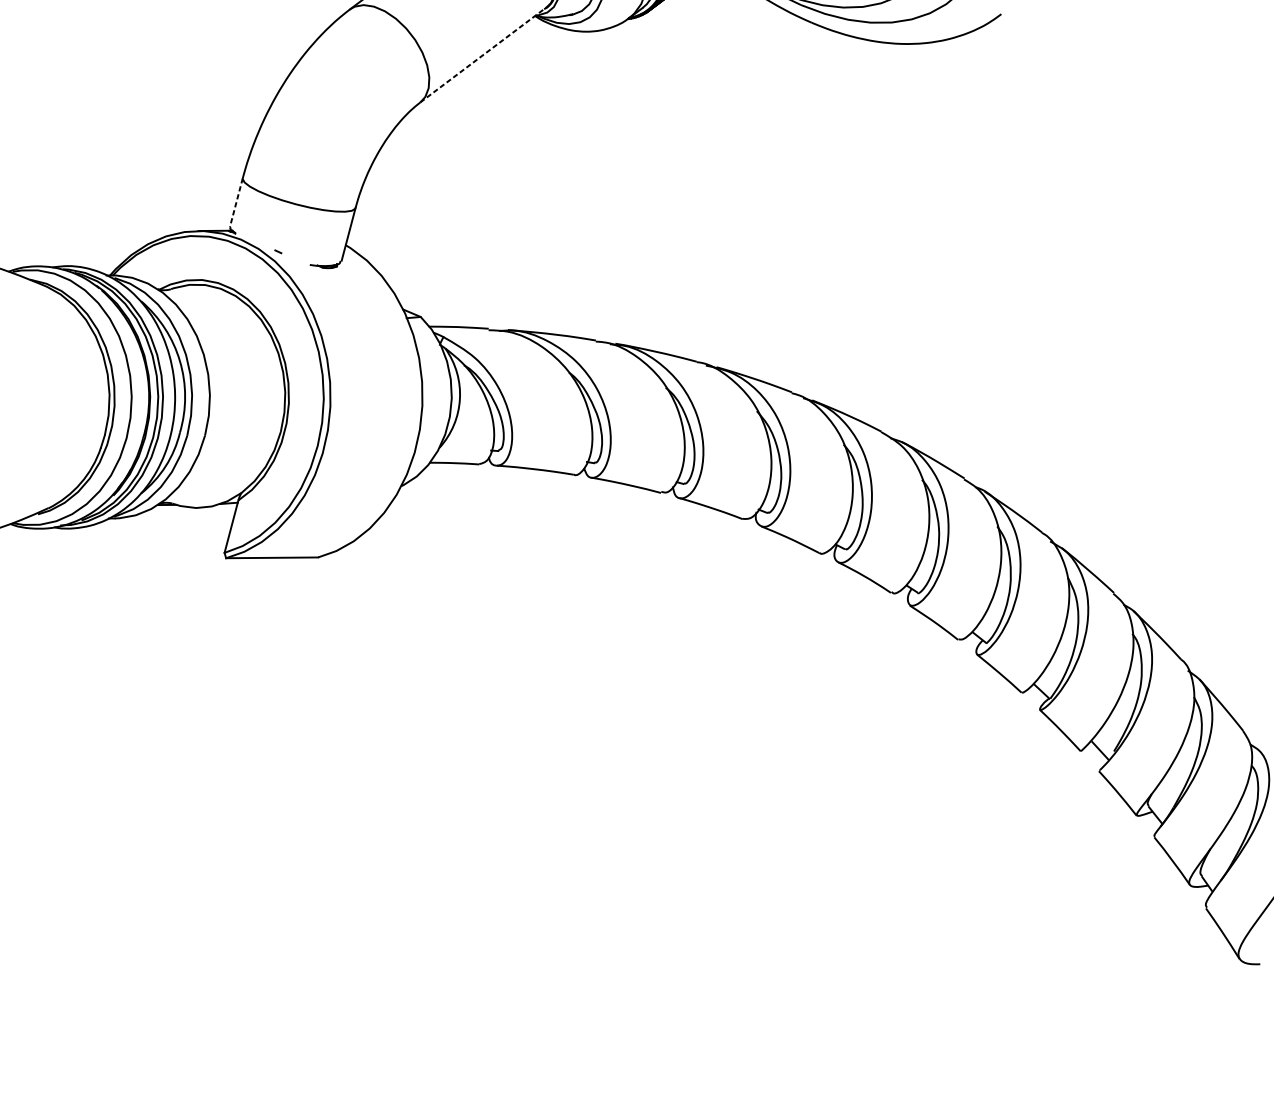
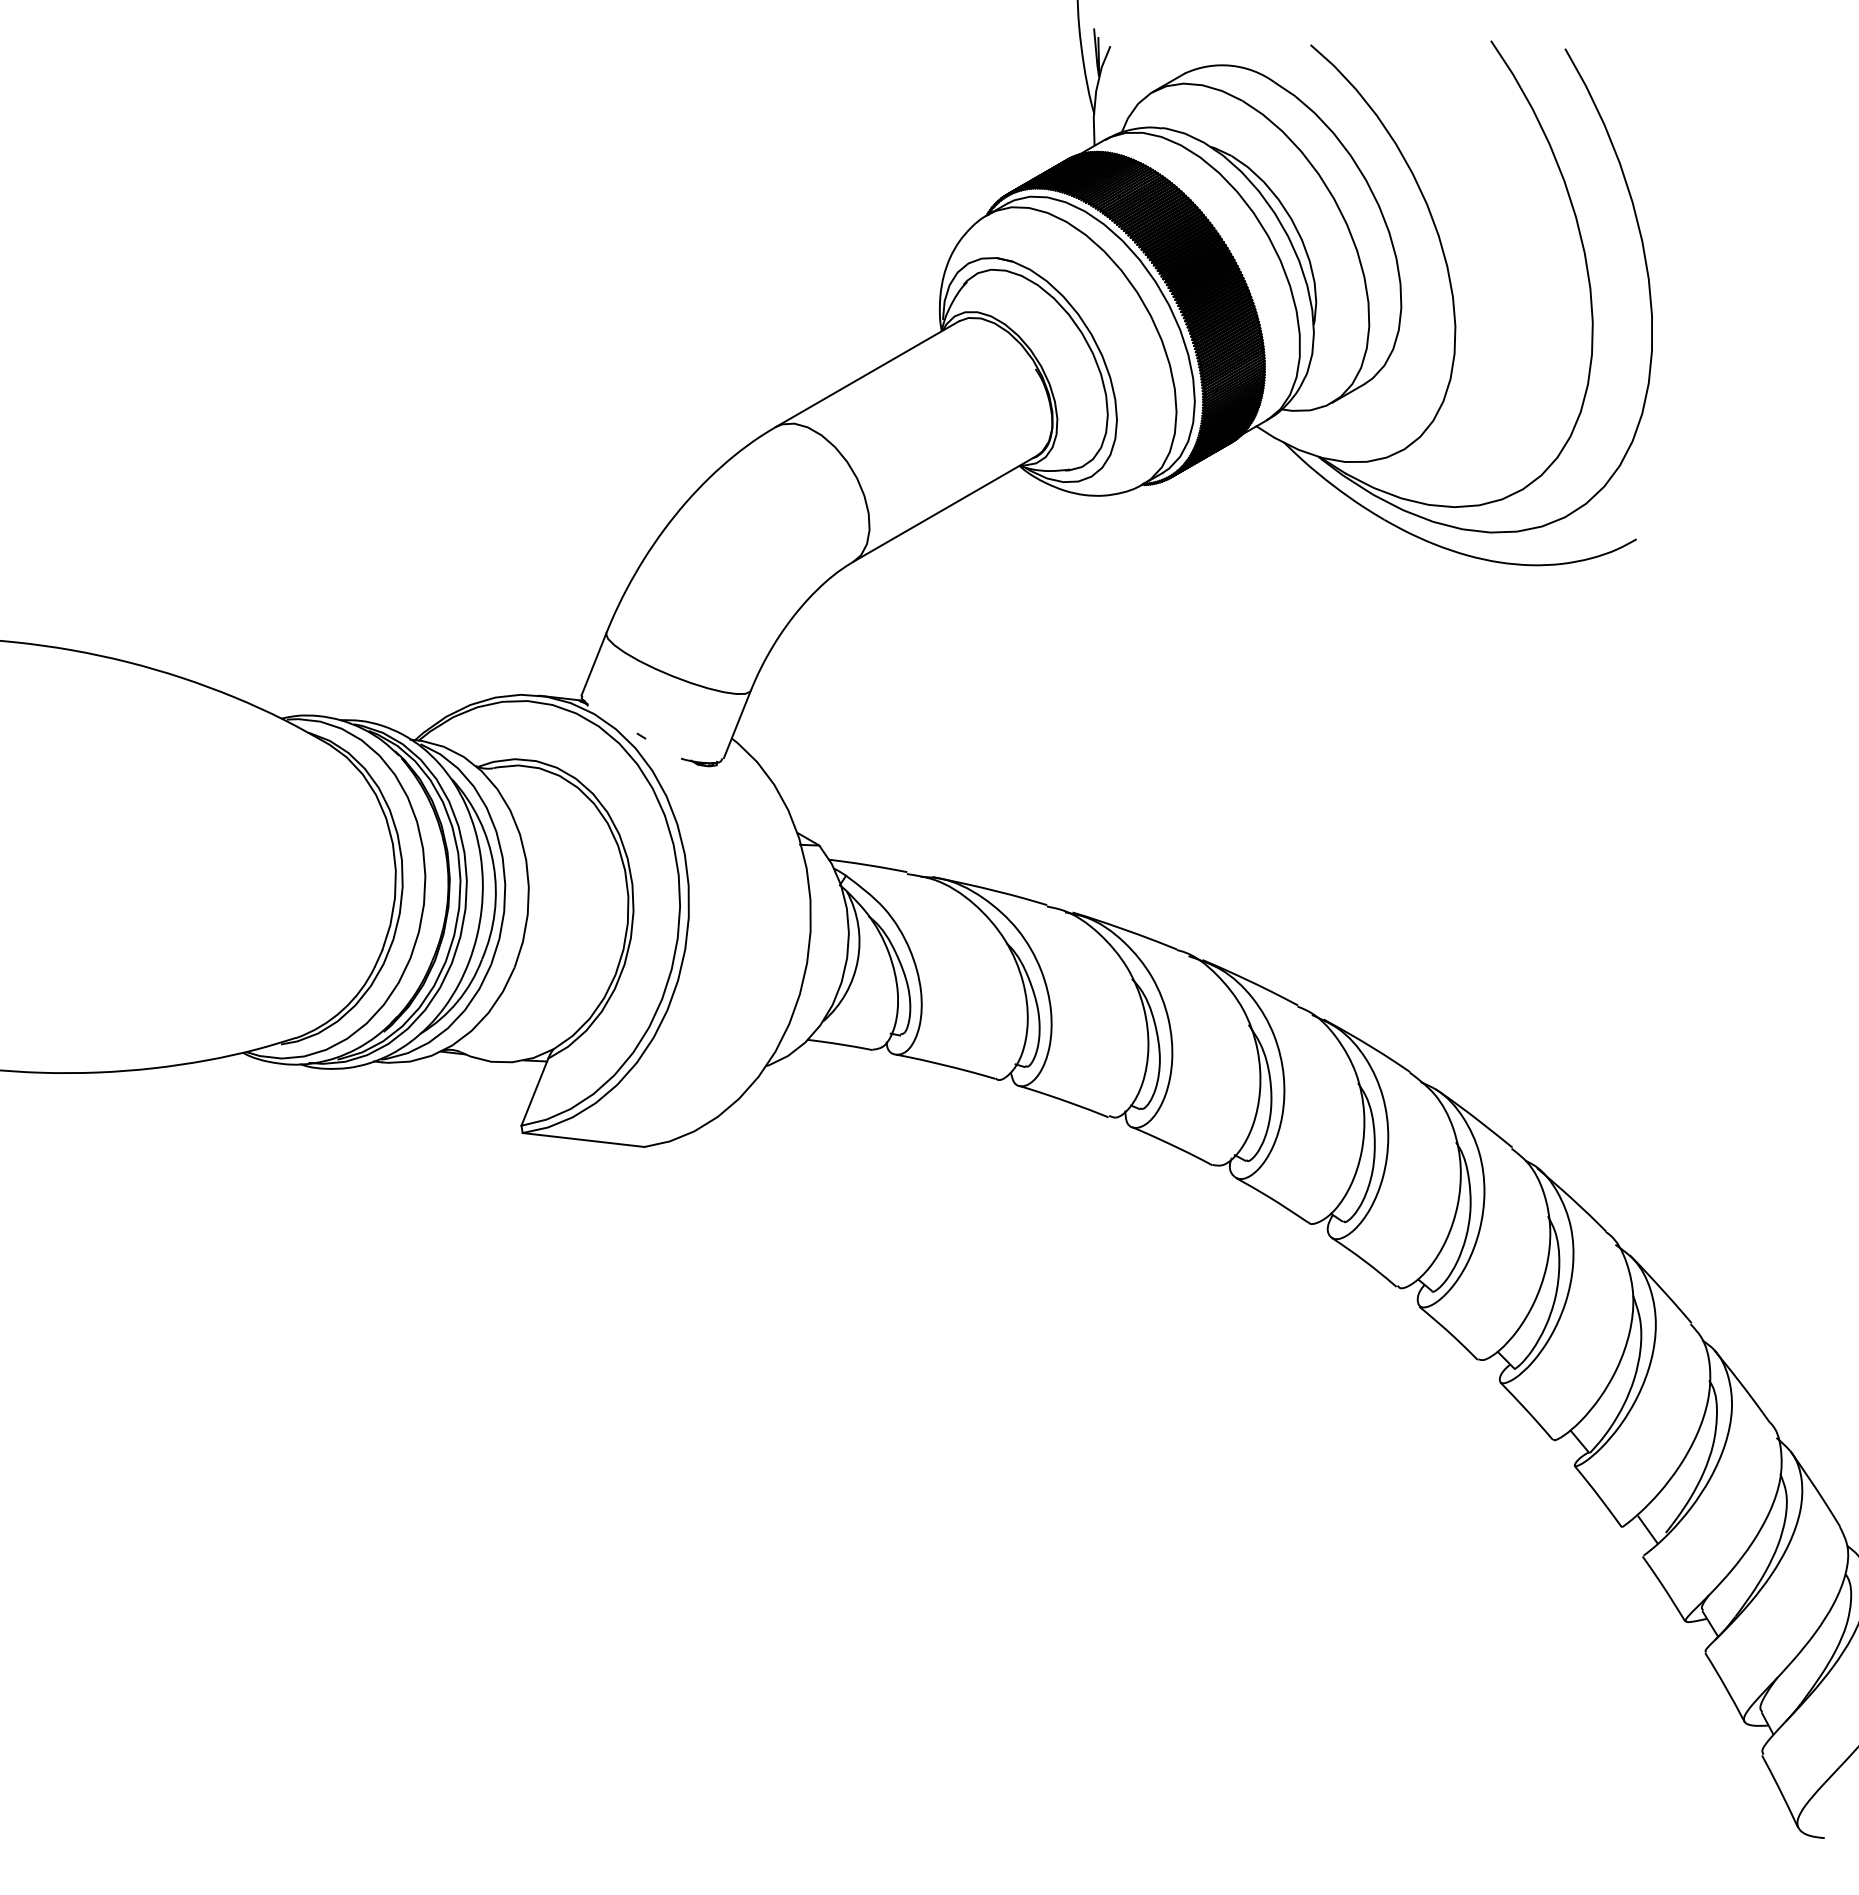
line: (483, 54) -> (945, 508), dashed -> solid
line: (236, 202) -> (593, 664), dashed -> solid

